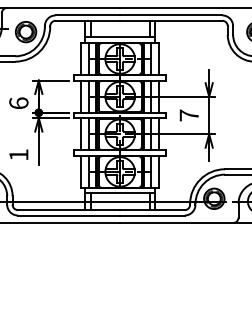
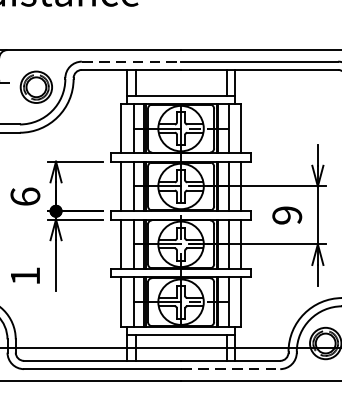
line: (88, 15) -> (132, 61), solid -> dashed
text: (188, 115) -> (286, 215), 7 -> 9
line: (152, 215) -> (230, 369), solid -> dashed

